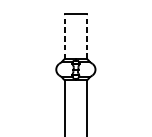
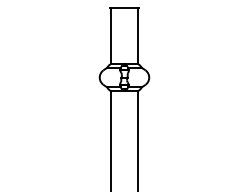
line: (64, 36) -> (110, 35), dashed -> solid
line: (86, 36) -> (138, 35), dashed -> solid

